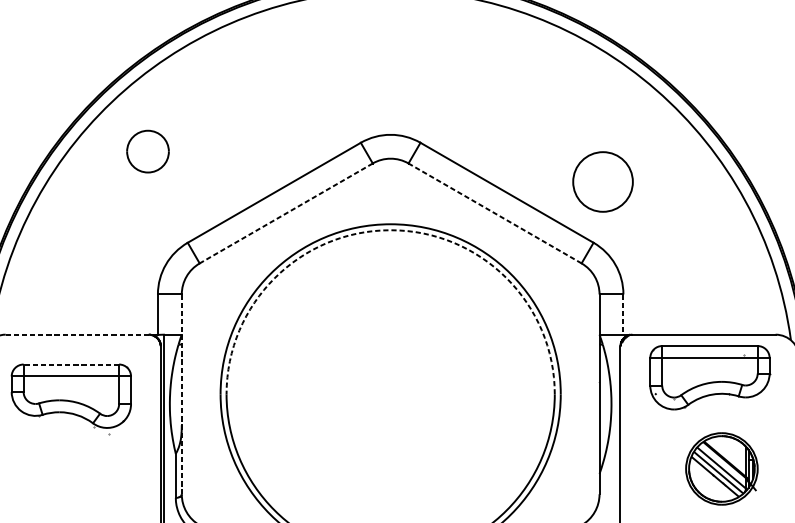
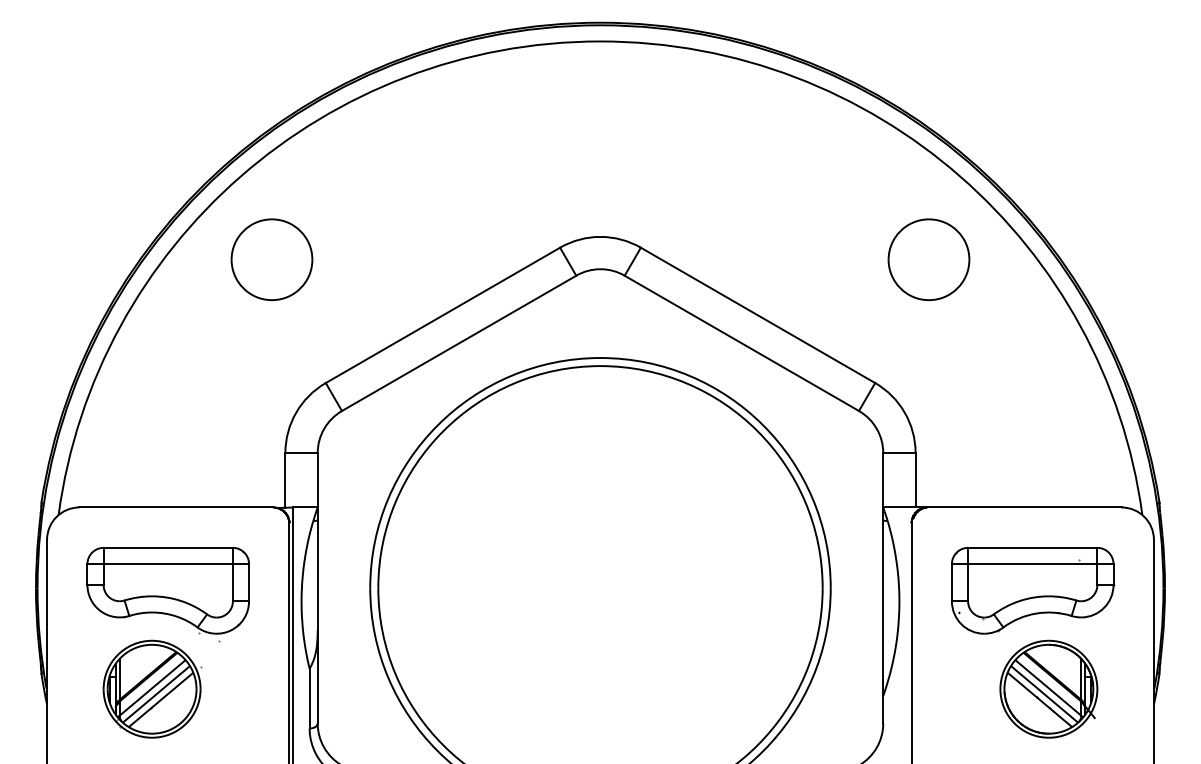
part: (147, 151) -> (271, 259), size x1.43
part: (602, 181) -> (928, 259), moved
line: (285, 213) -> (458, 343), dashed -> solid
line: (494, 213) -> (741, 343), dashed -> solid
arc: (390, 230) -> (600, 366), dashed -> solid
line: (623, 314) -> (915, 480), dashed -> solid
line: (77, 334) -> (176, 507), dashed -> solid
line: (71, 364) -> (168, 547), dashed -> solid
part: (710, 377) -> (1033, 590), moved
line: (181, 394) -> (317, 588), dashed -> solid
part: (59, 468) -> (152, 688), added

